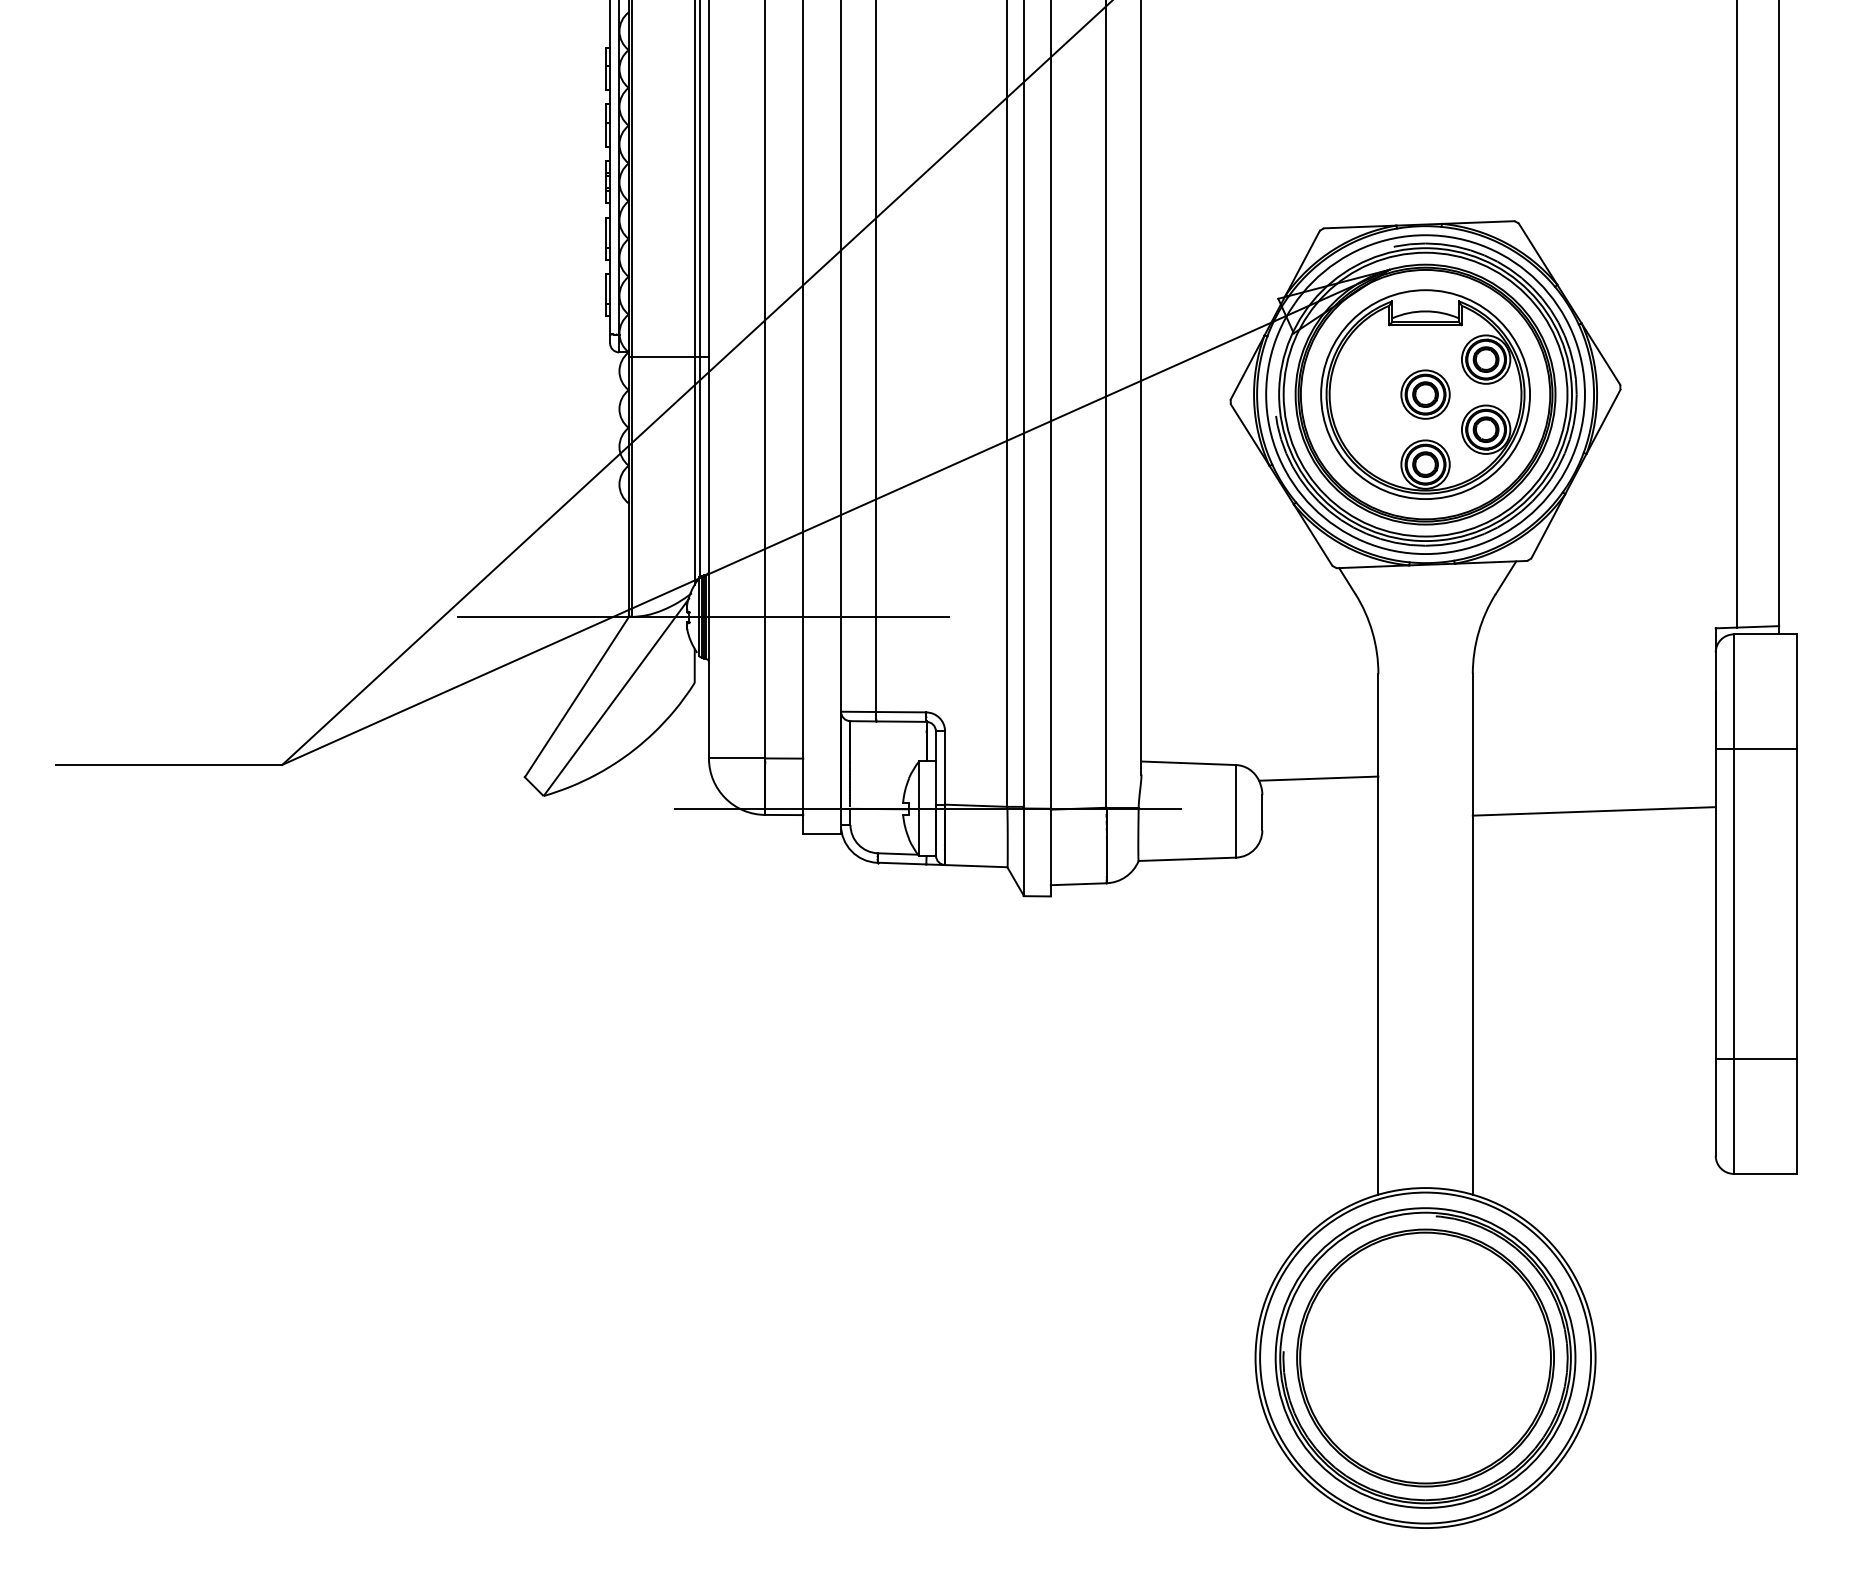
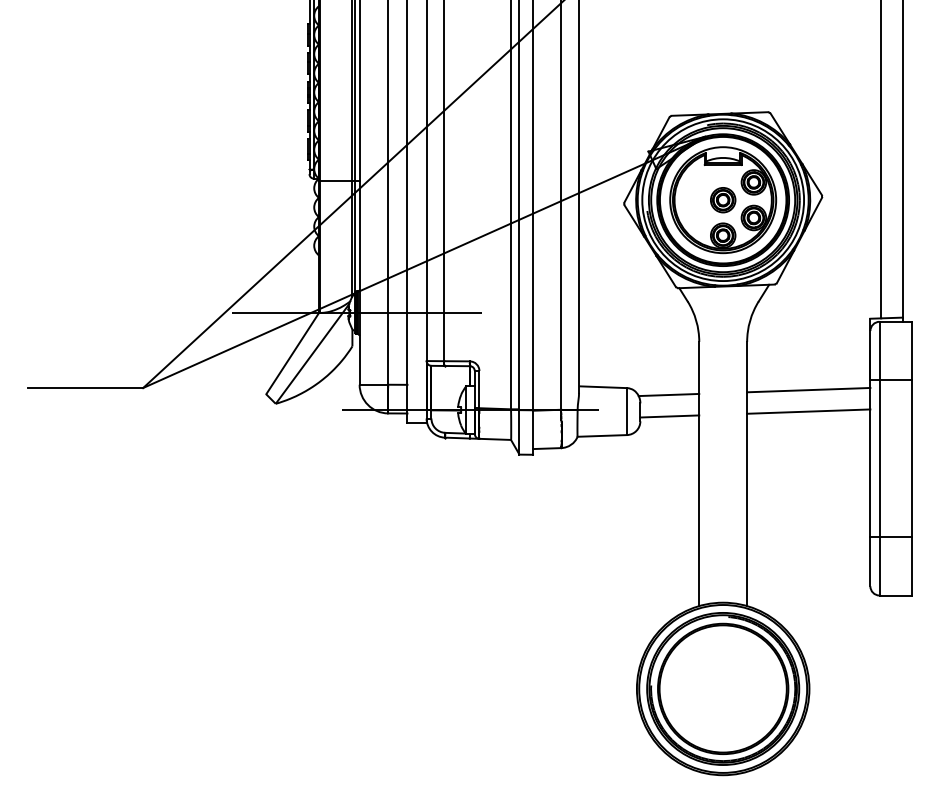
line: (1593, 767) -> (808, 389), added
line: (1319, 821) -> (669, 416), added

